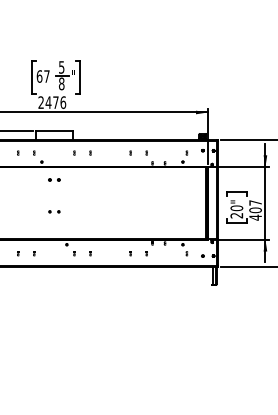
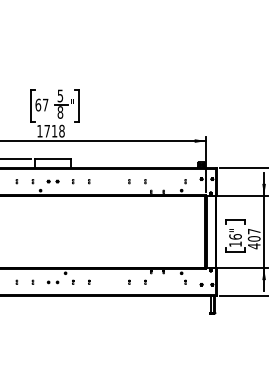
text: (52, 102) -> (51, 131), 2476 -> 1718
part: (54, 179) -> (53, 181), moved
part: (54, 211) -> (53, 282), moved
text: (236, 211) -> (235, 240), 20" -> 16"

